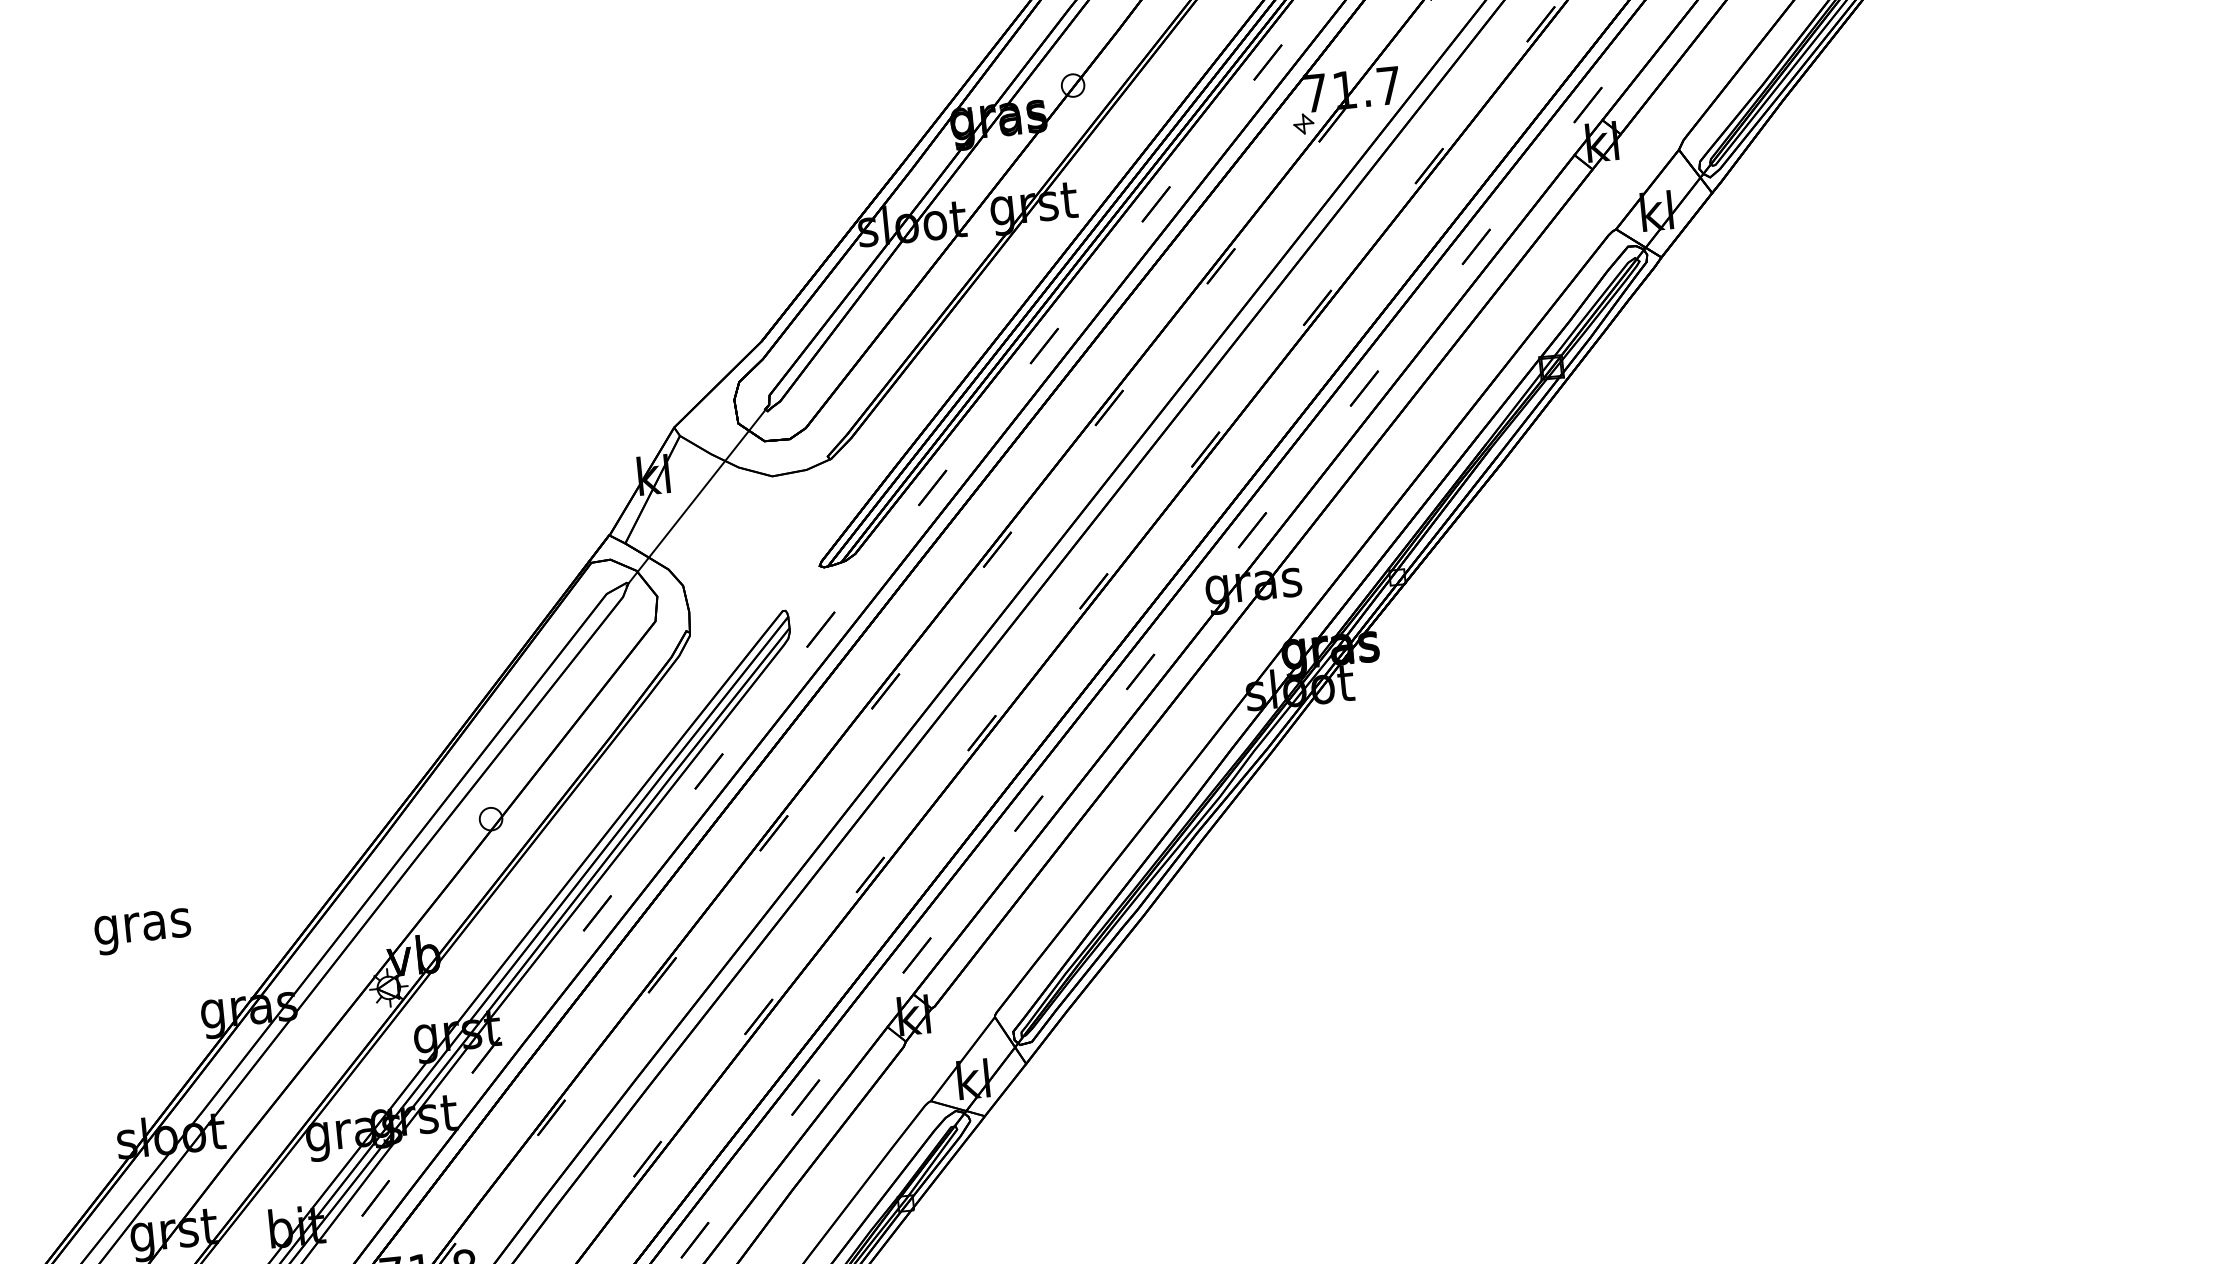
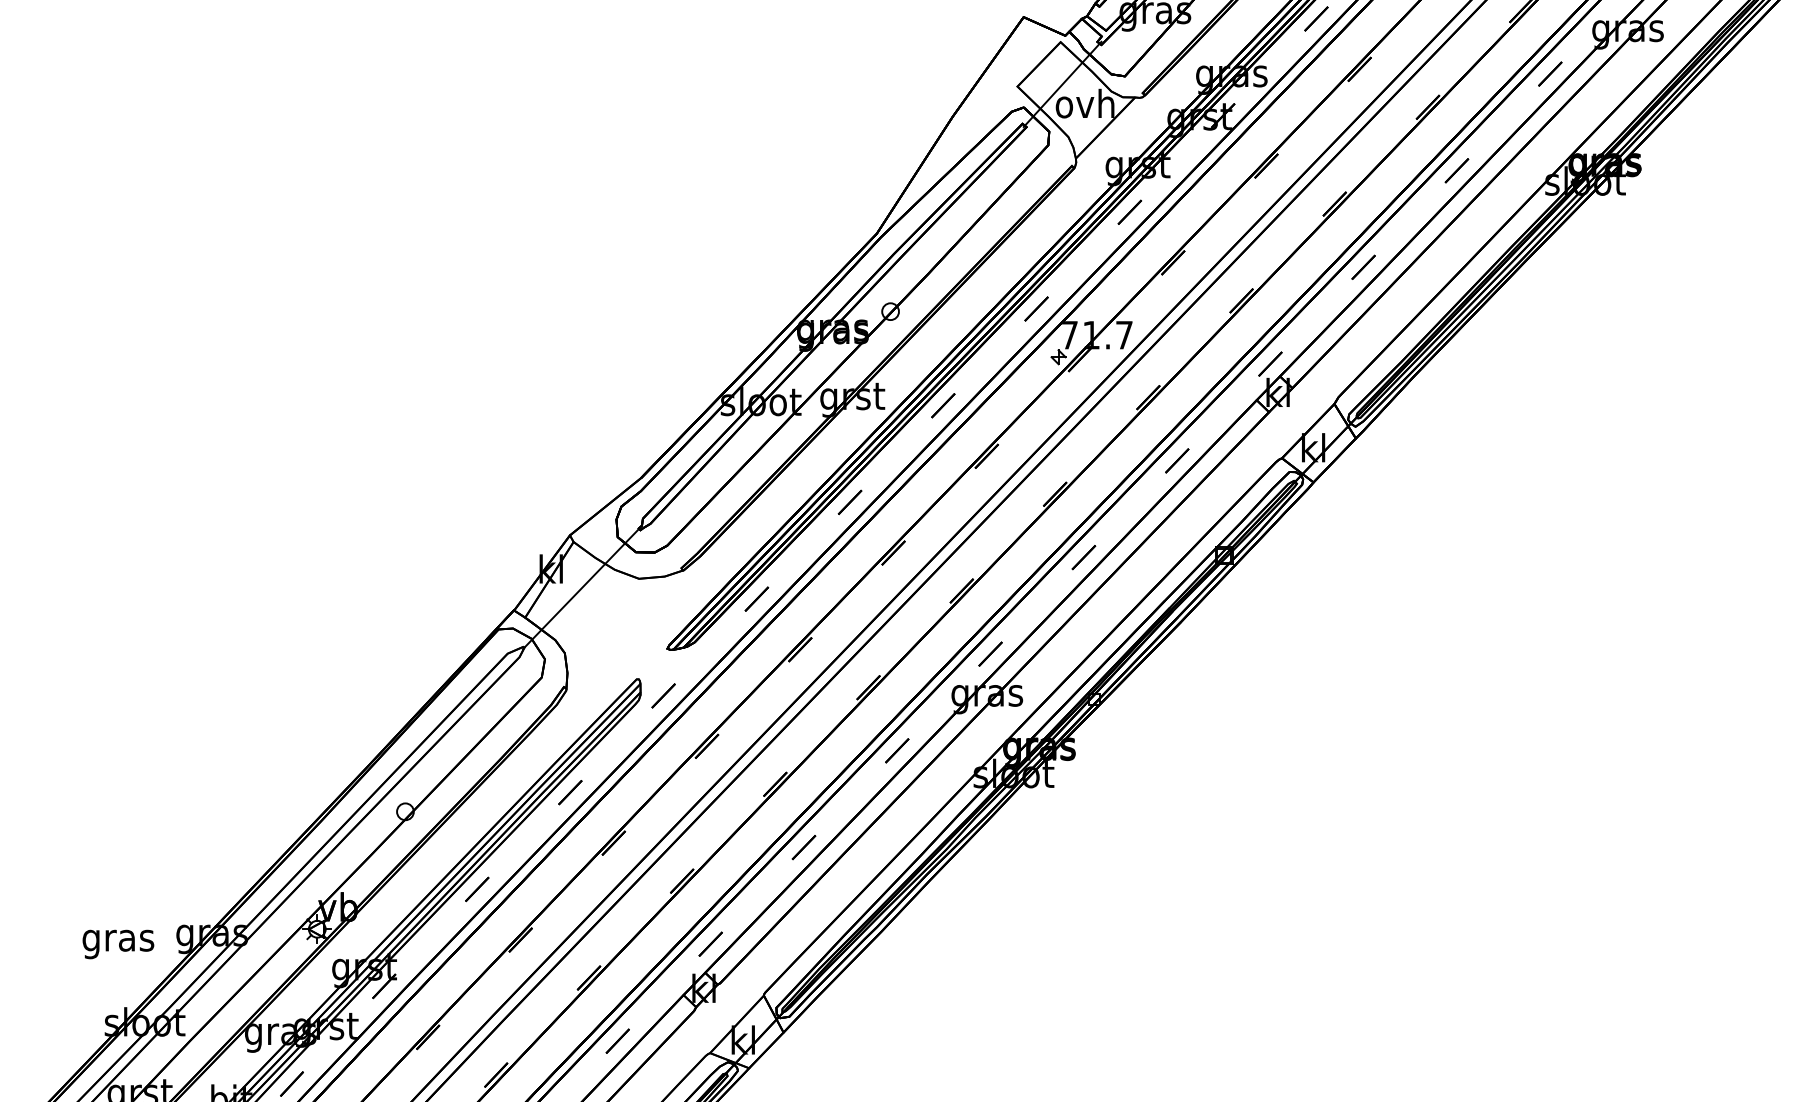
text: (143, 931) -> (118, 944), moved

